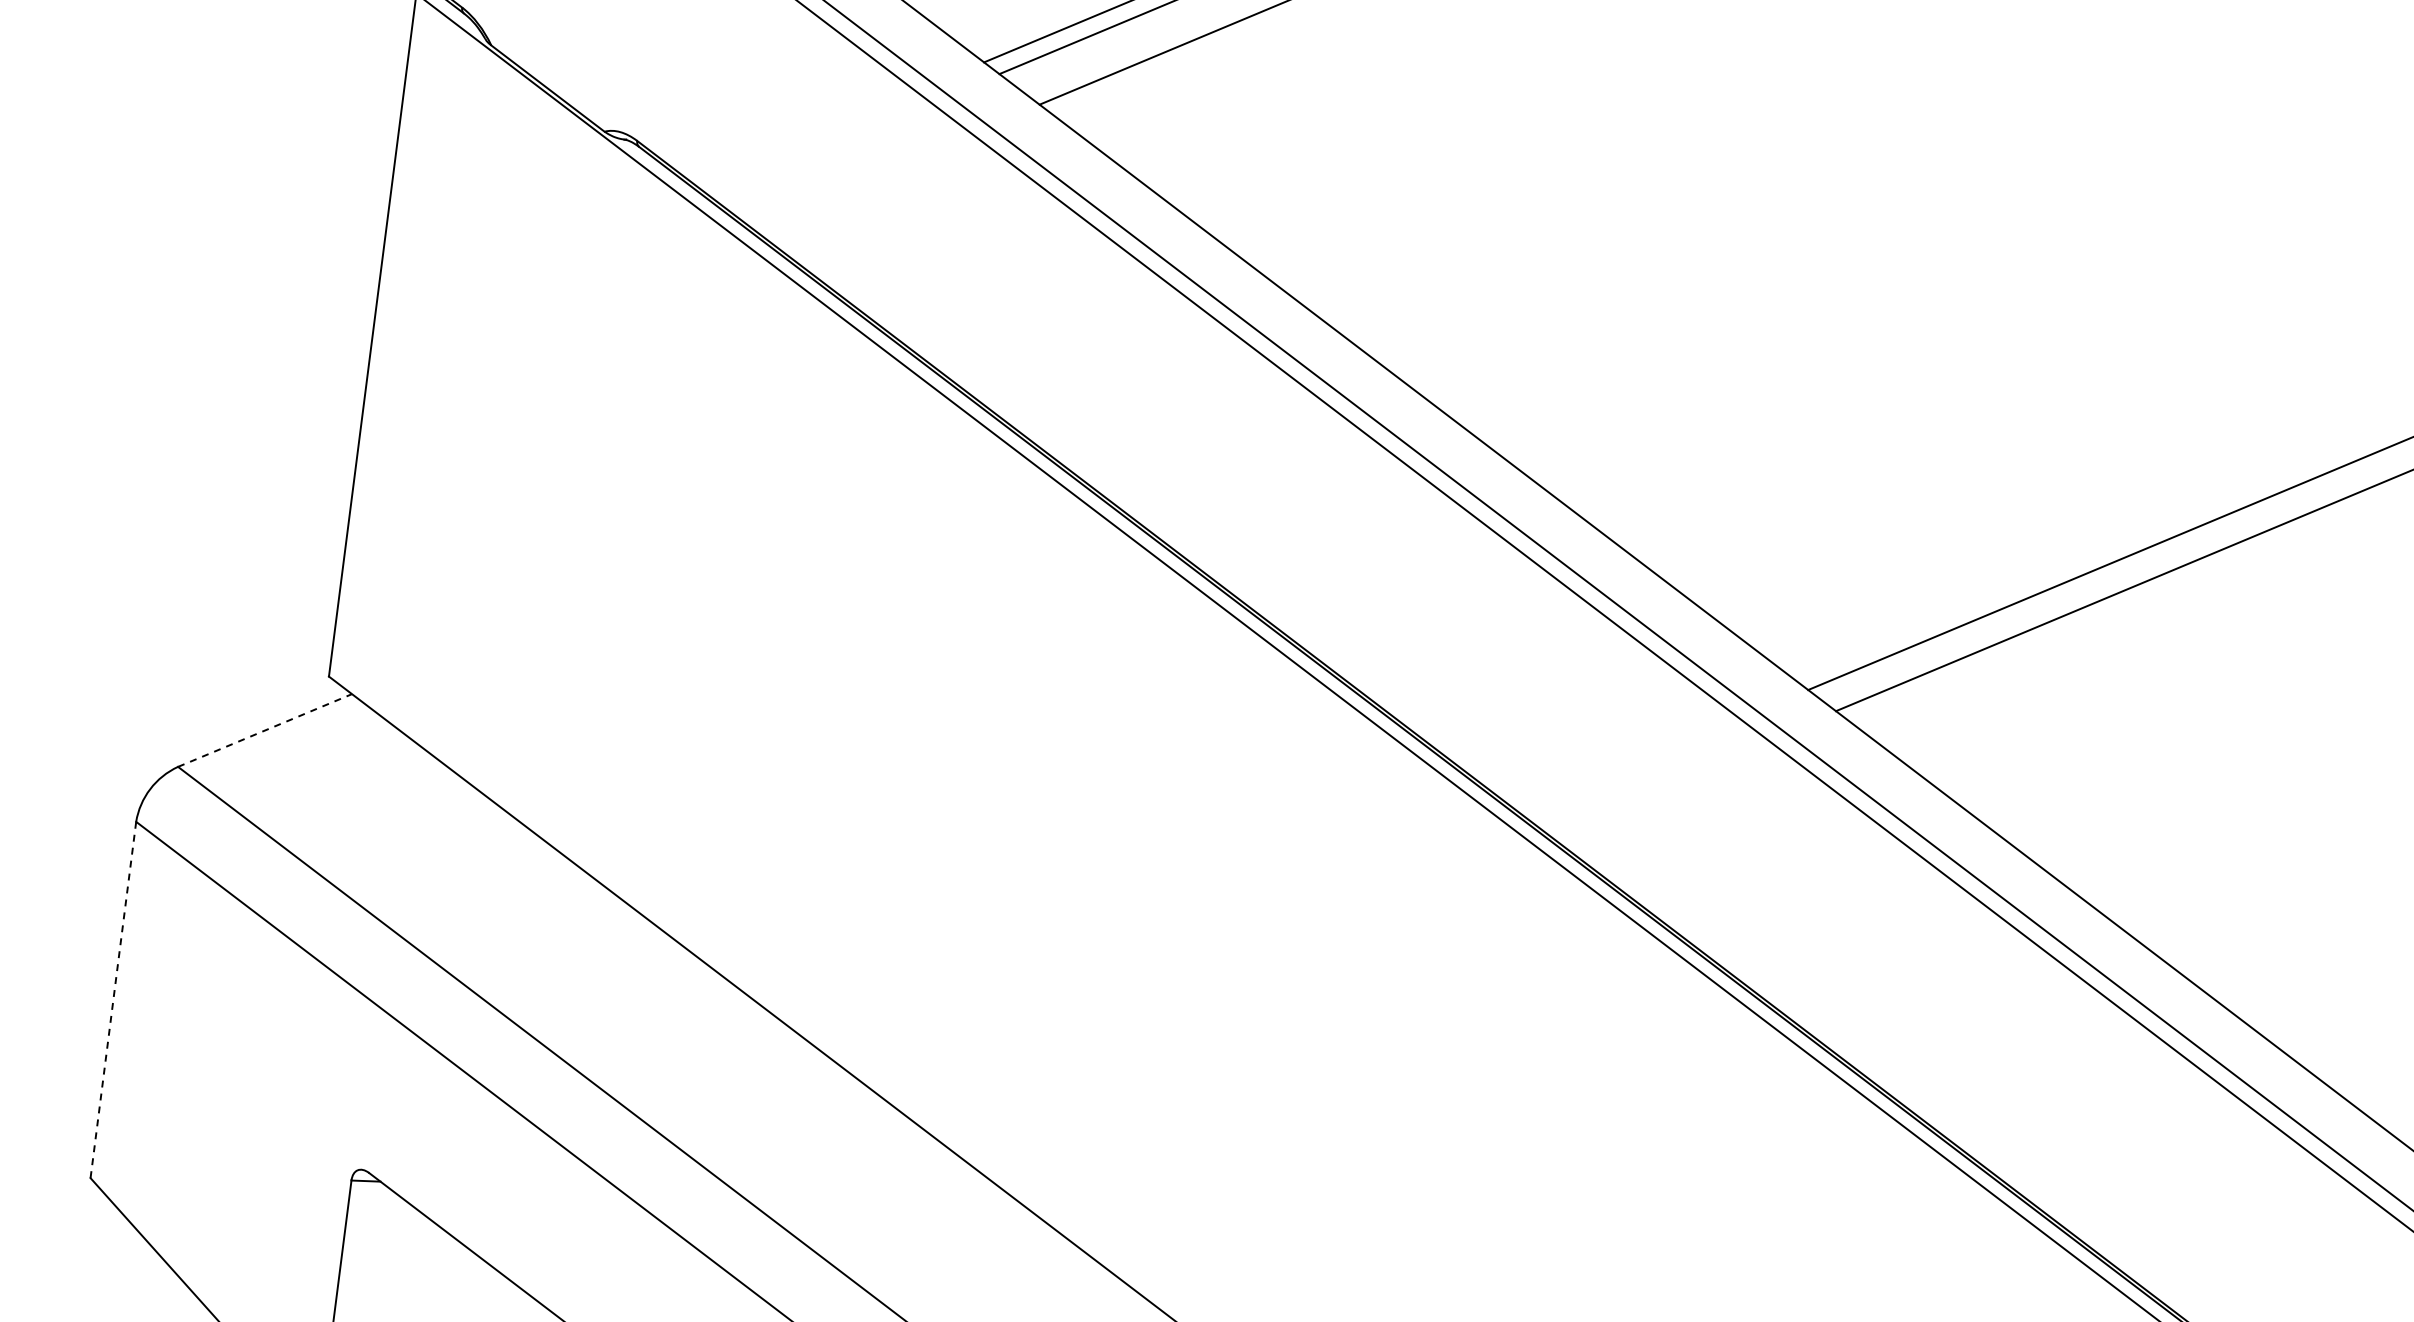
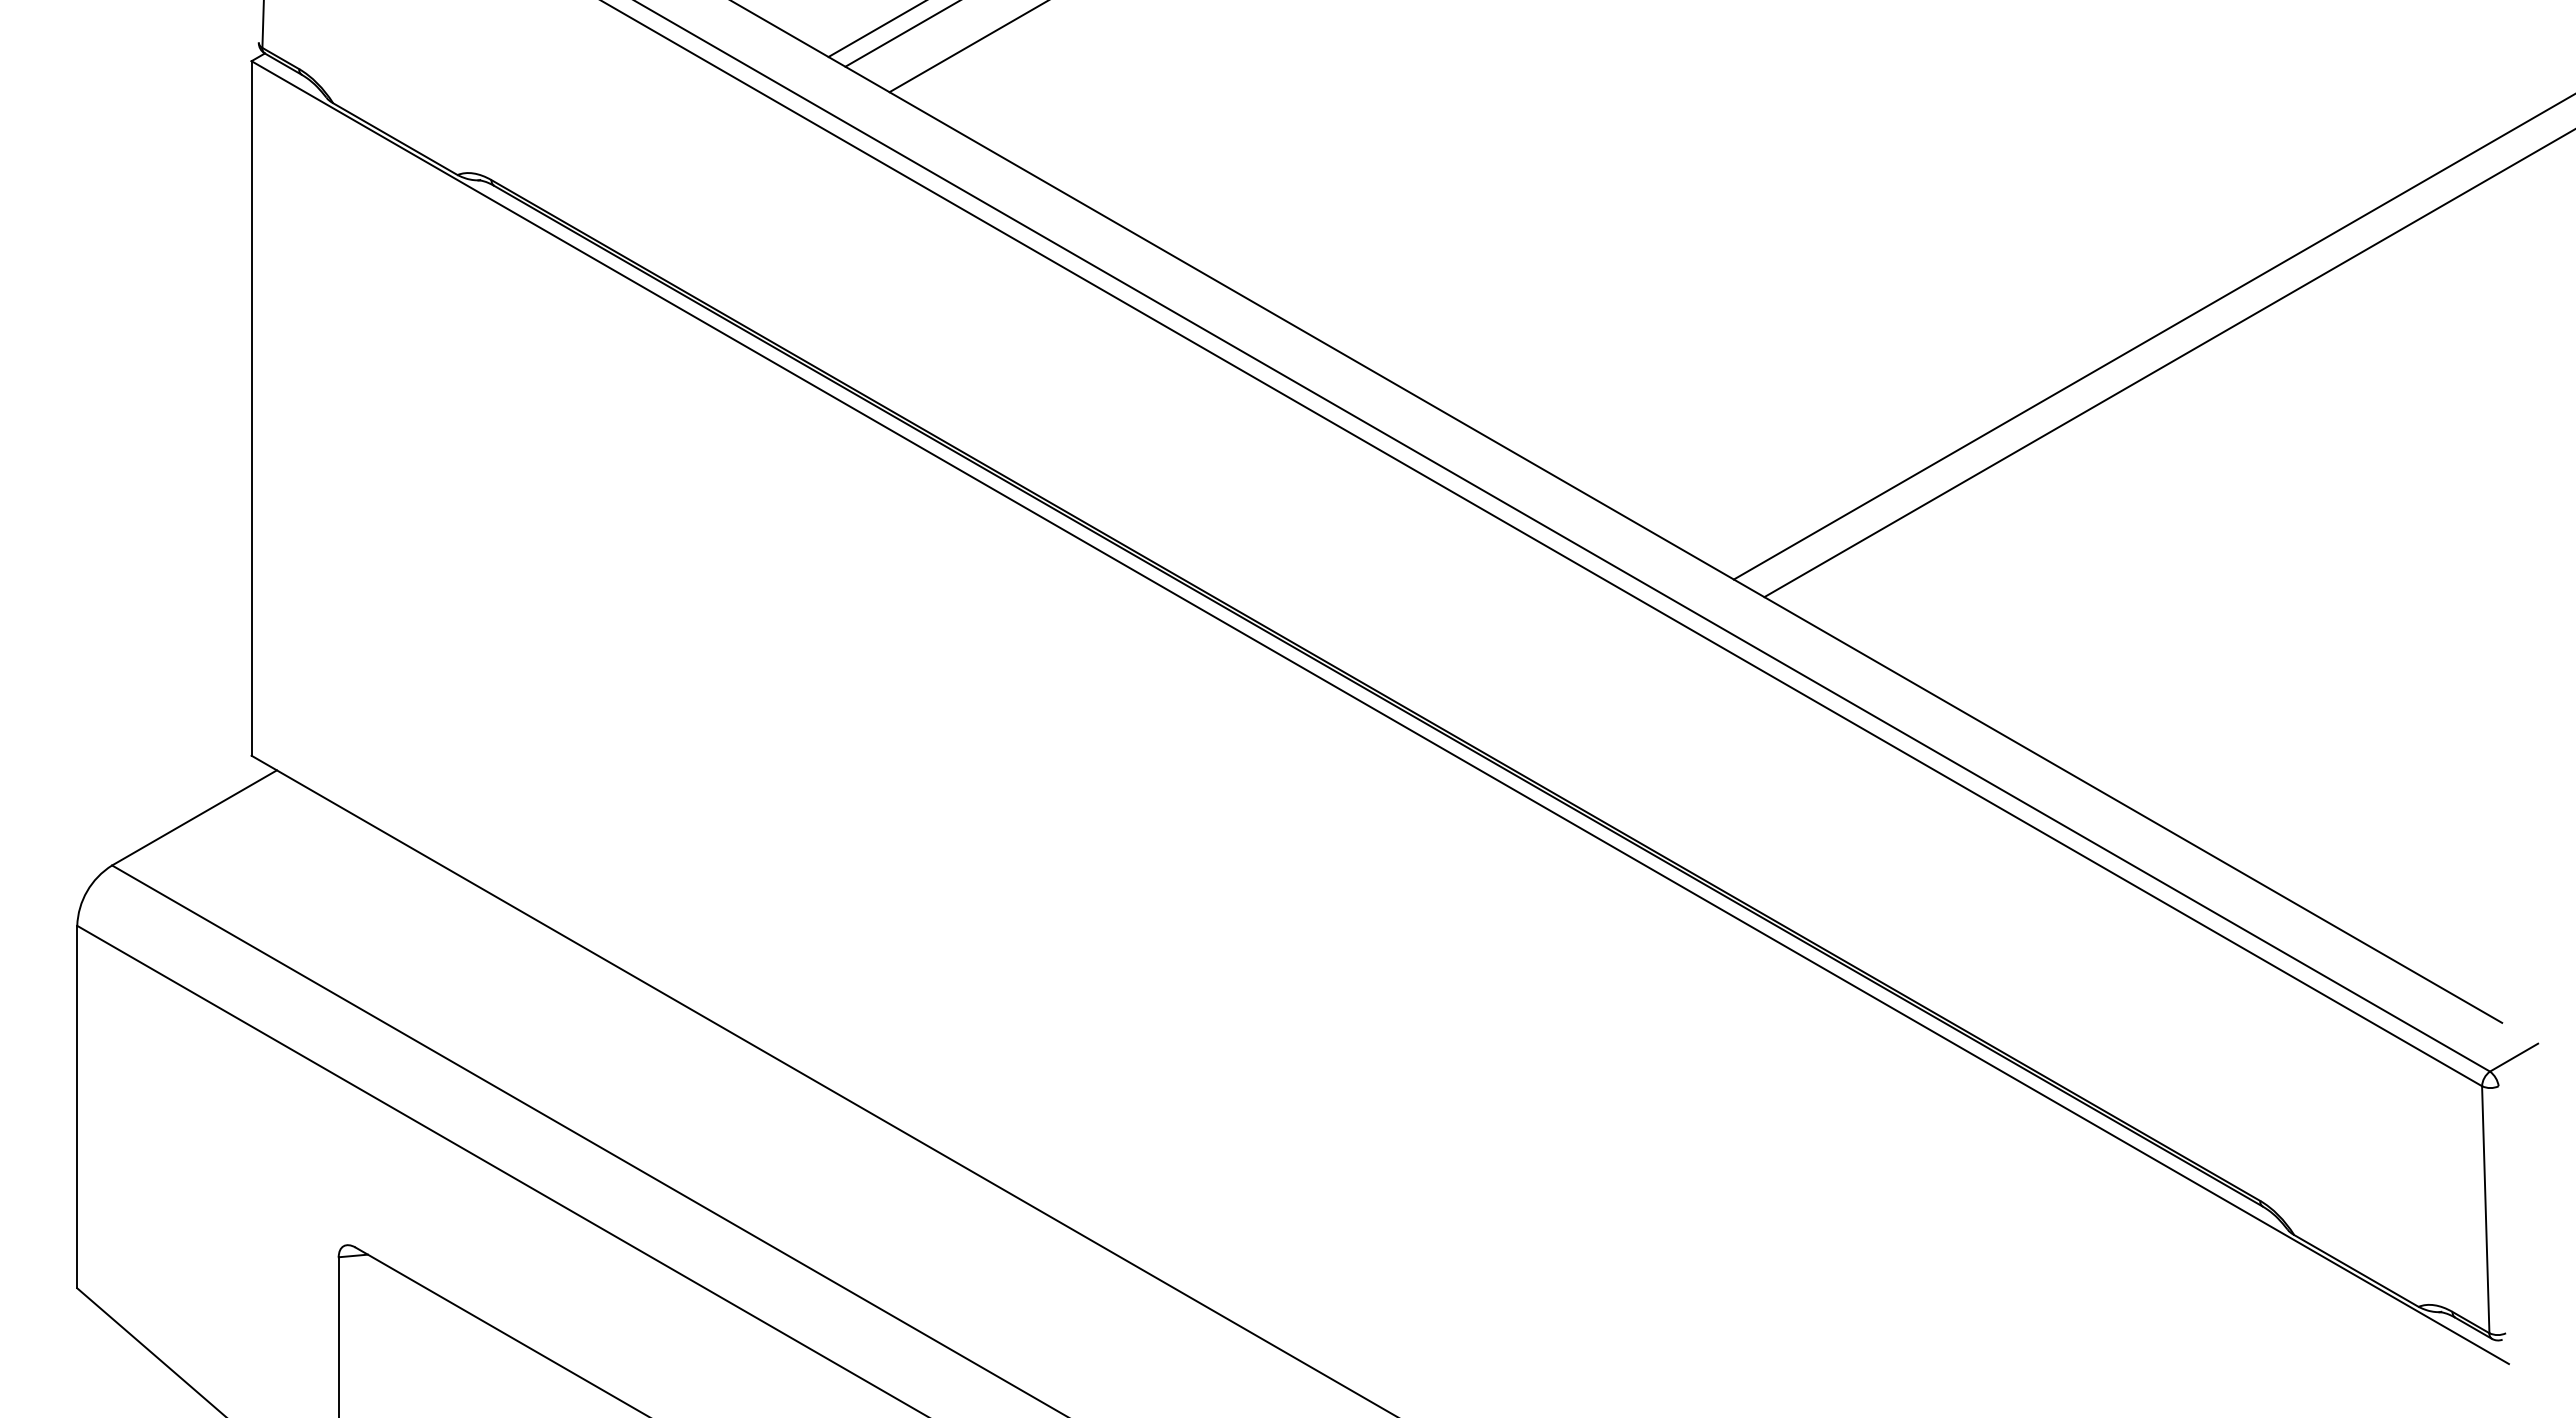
line: (265, 730) -> (194, 817), dashed -> solid
line: (113, 1000) -> (77, 1107), dashed -> solid

